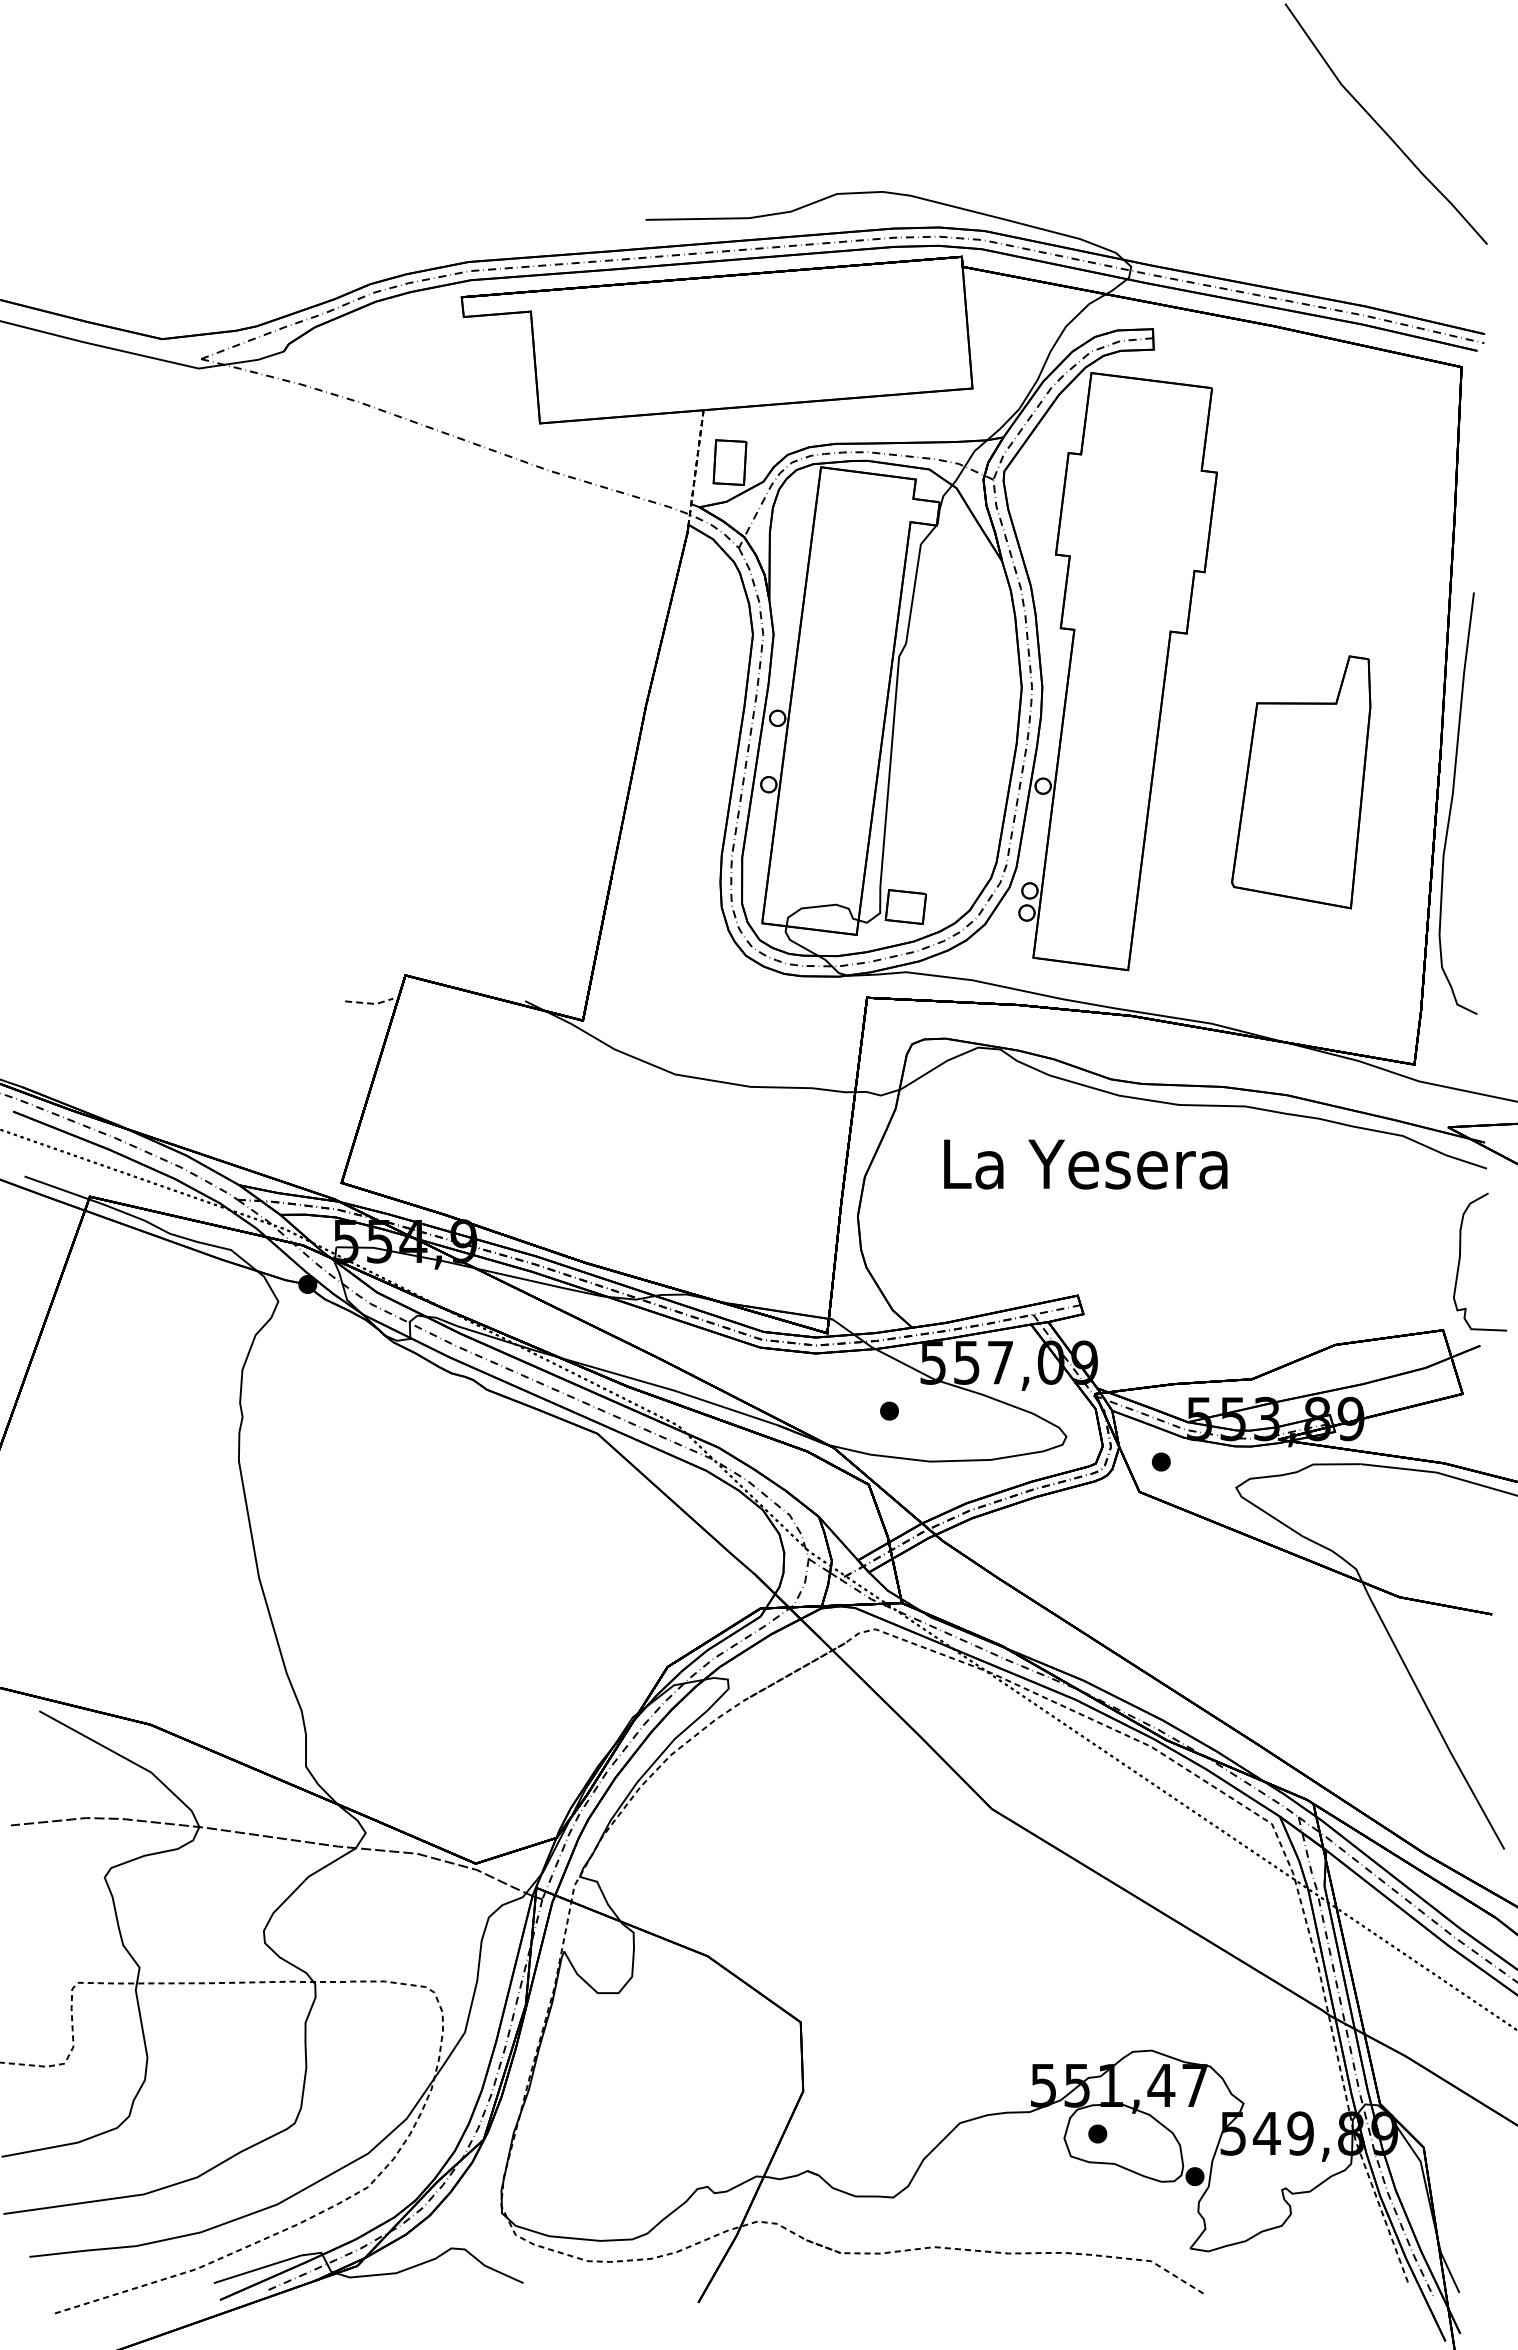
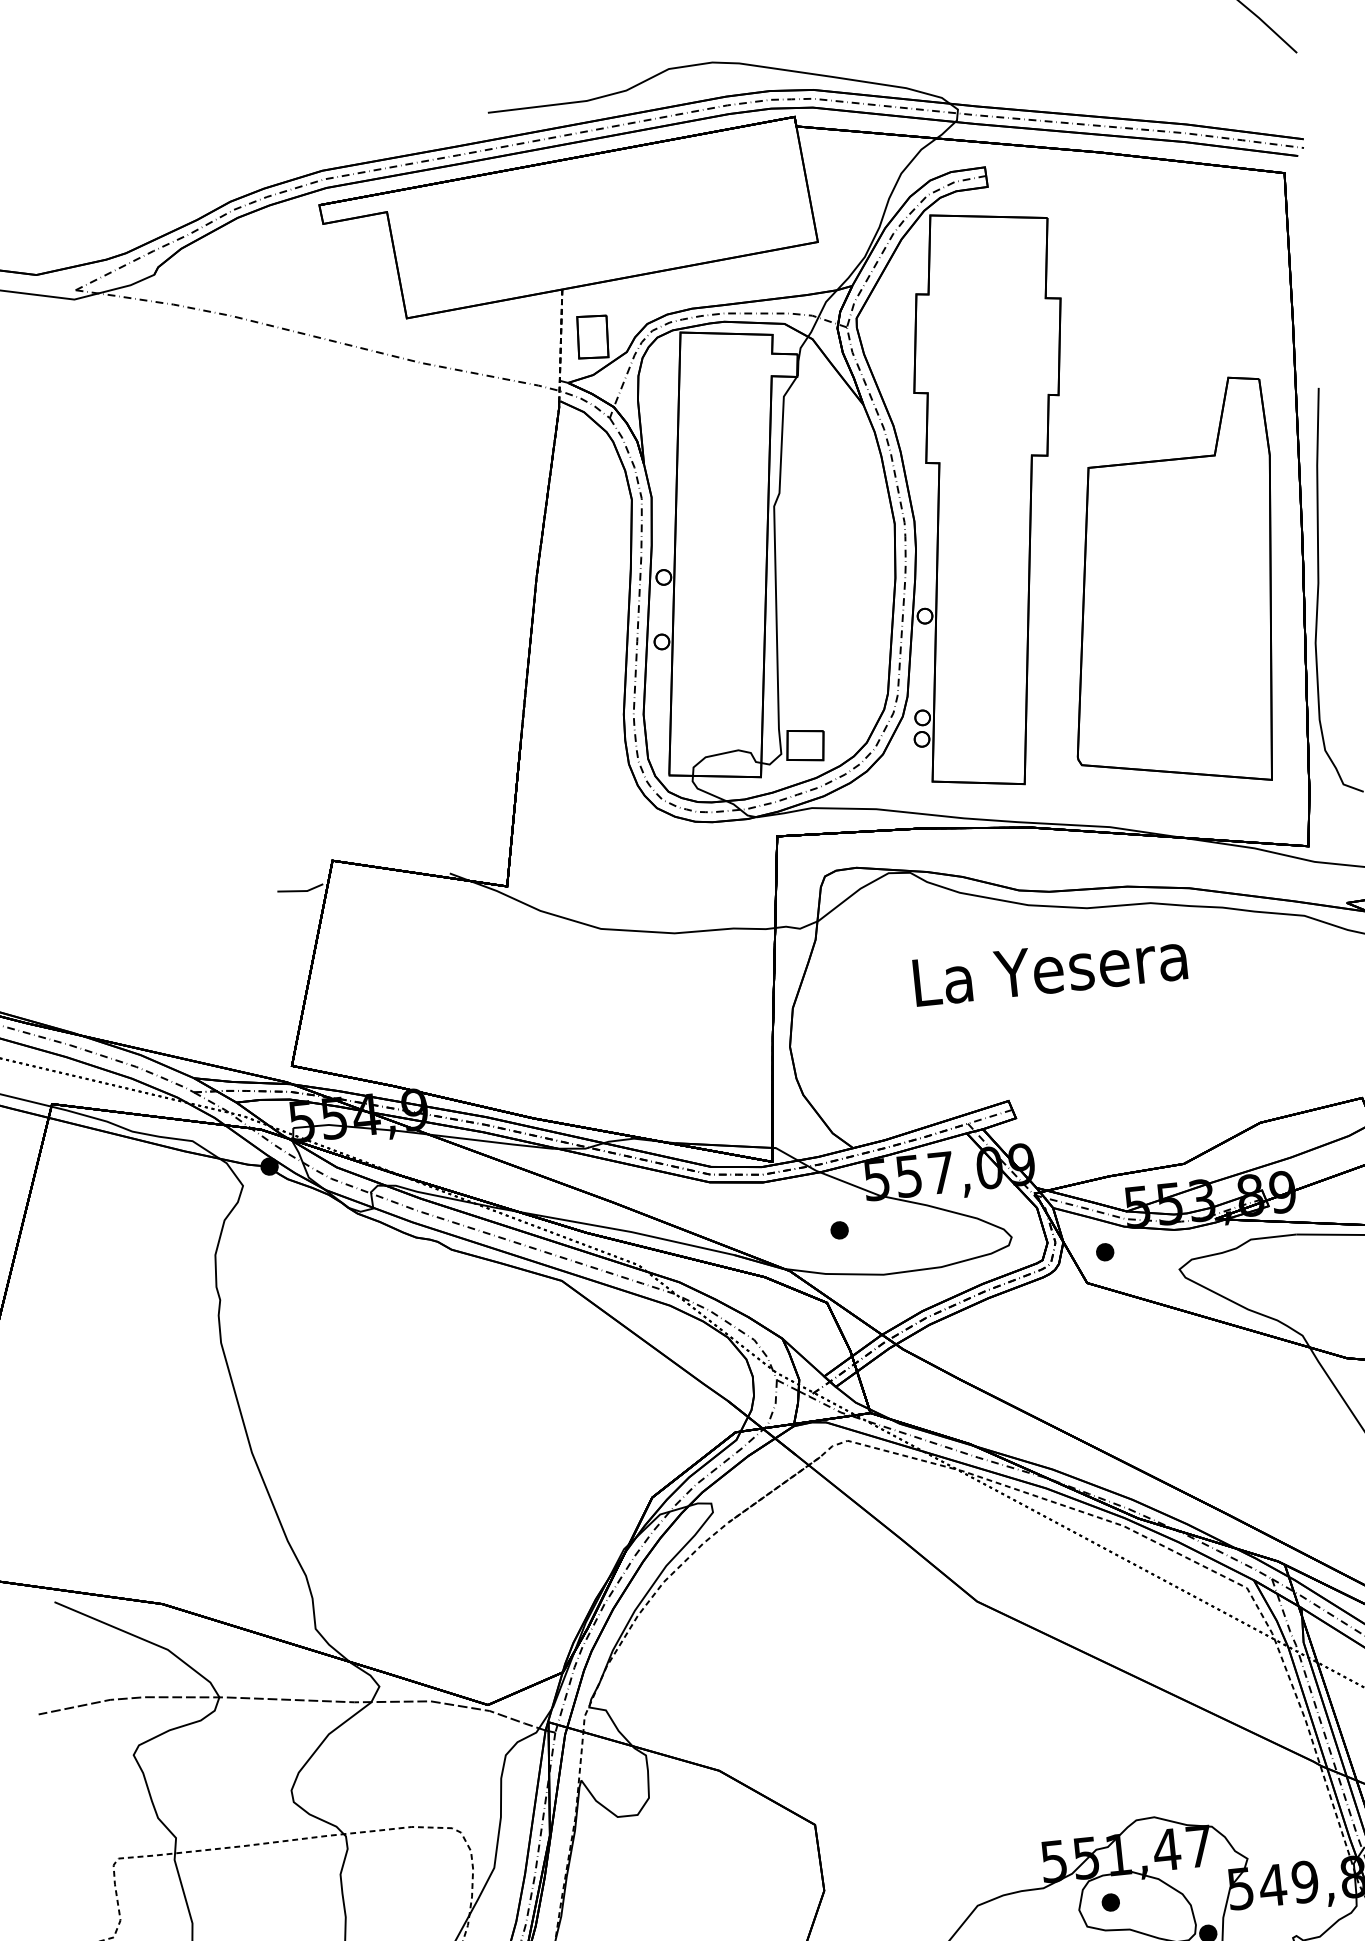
part: (1301, 782) -> (1172, 587), size x1.67
line: (370, 1003) -> (301, 891), dashed -> solid
text: (1085, 1164) -> (1050, 969), moved

